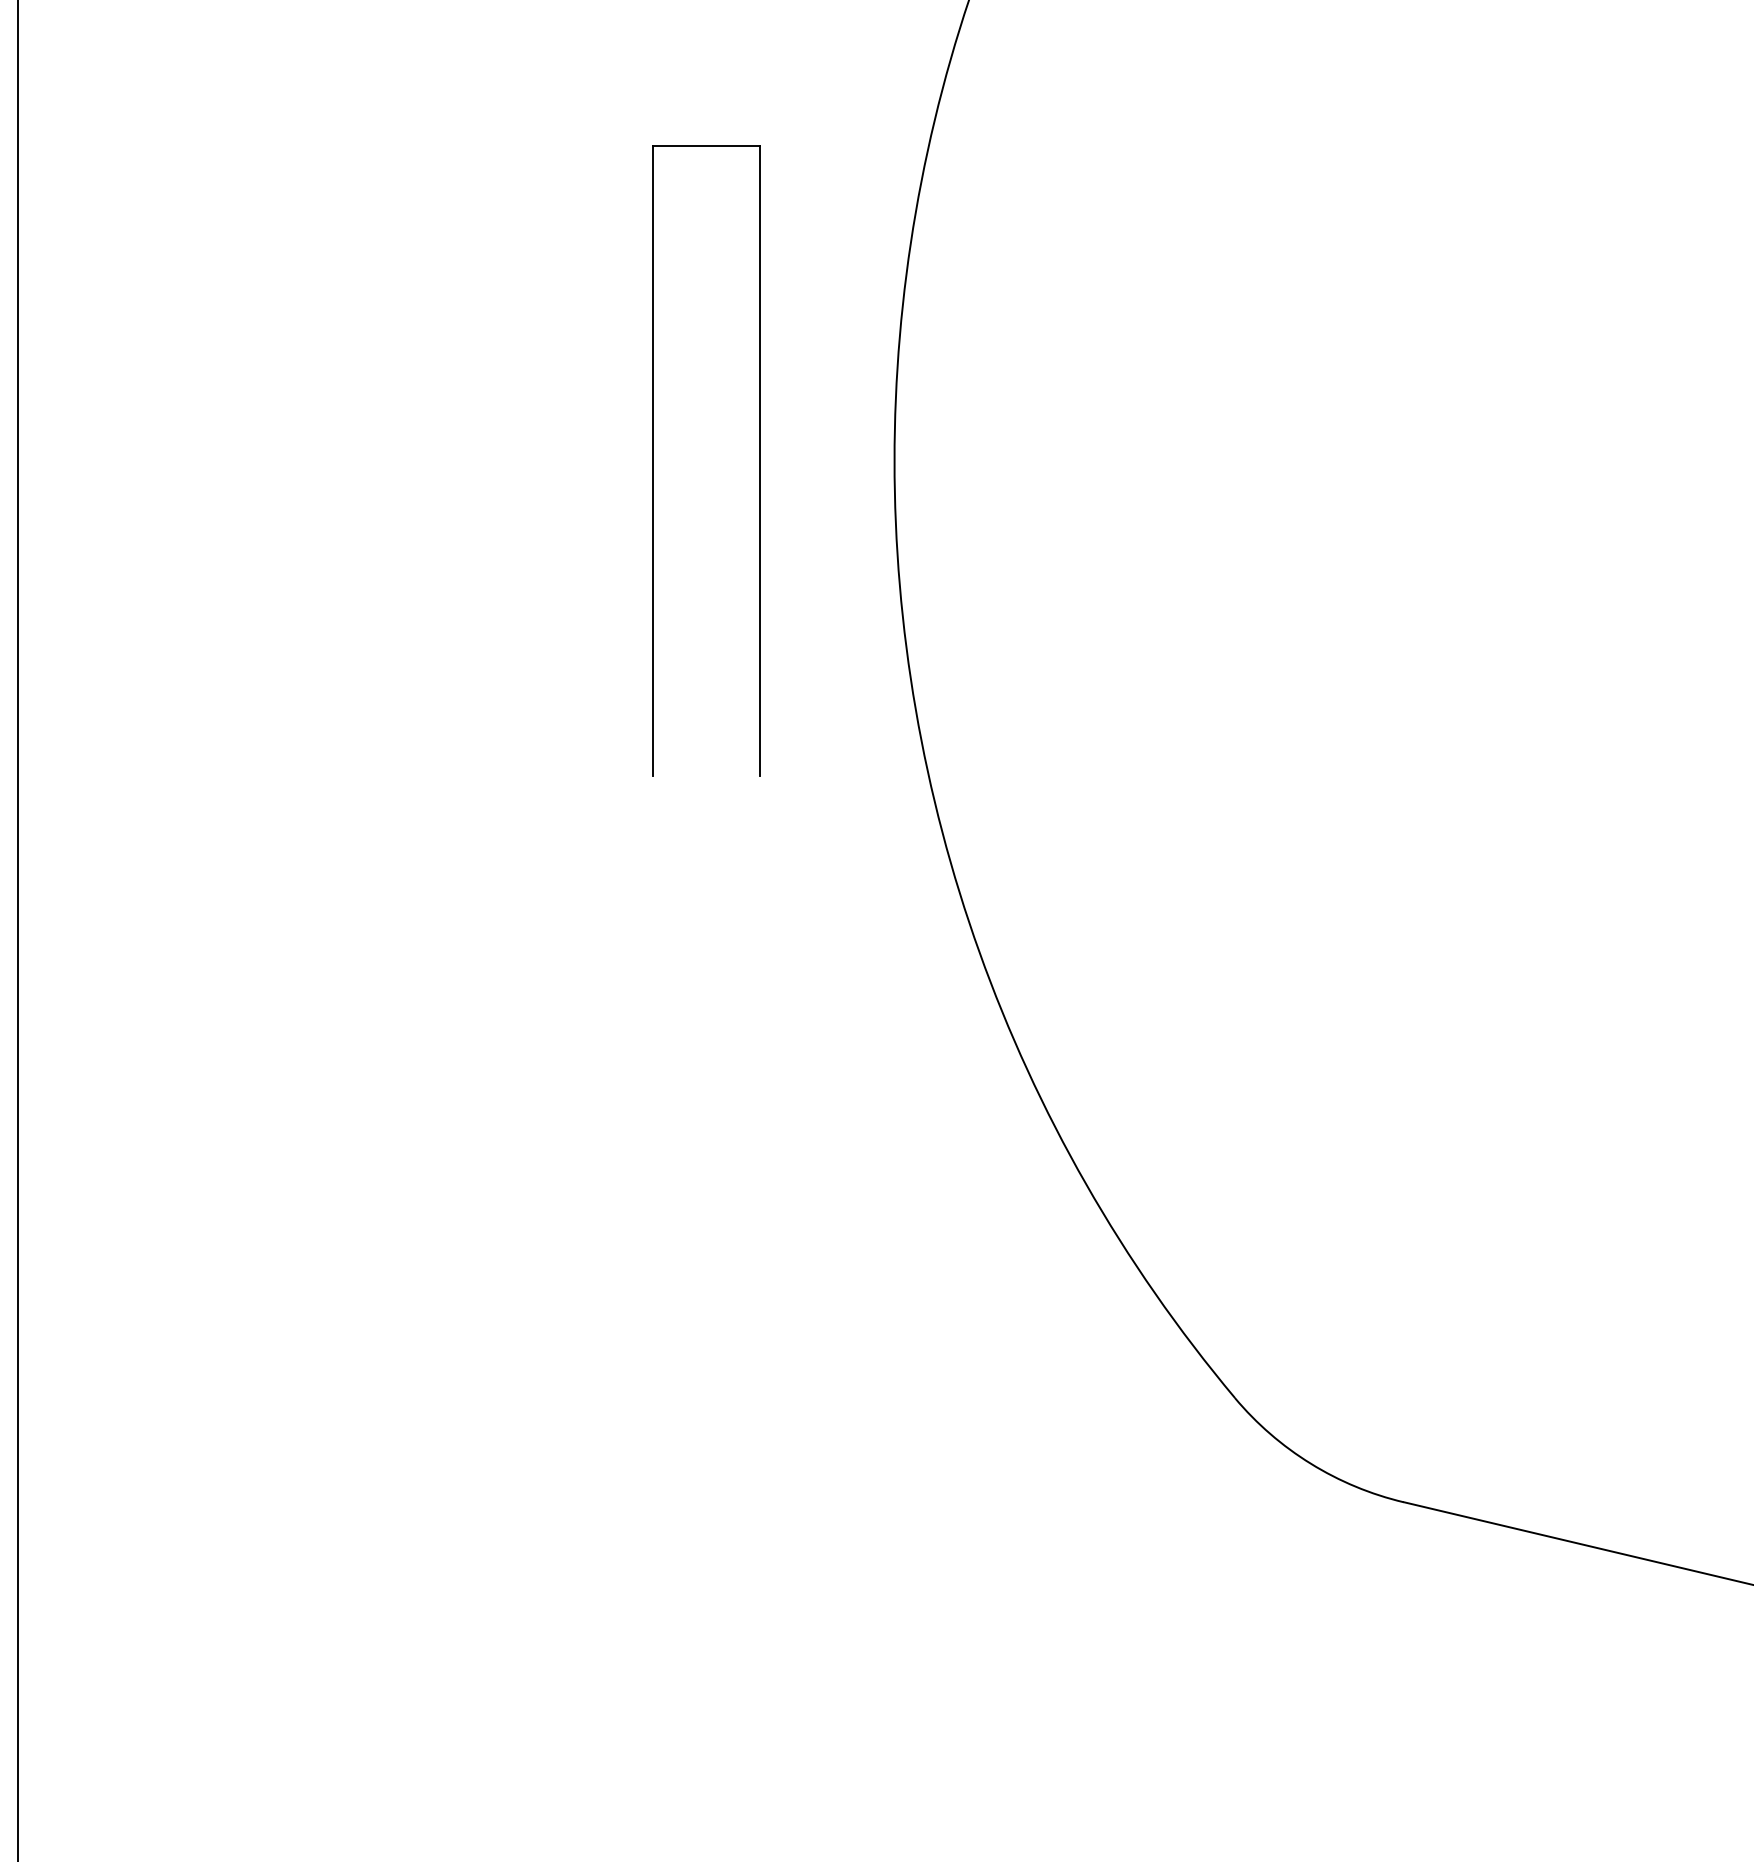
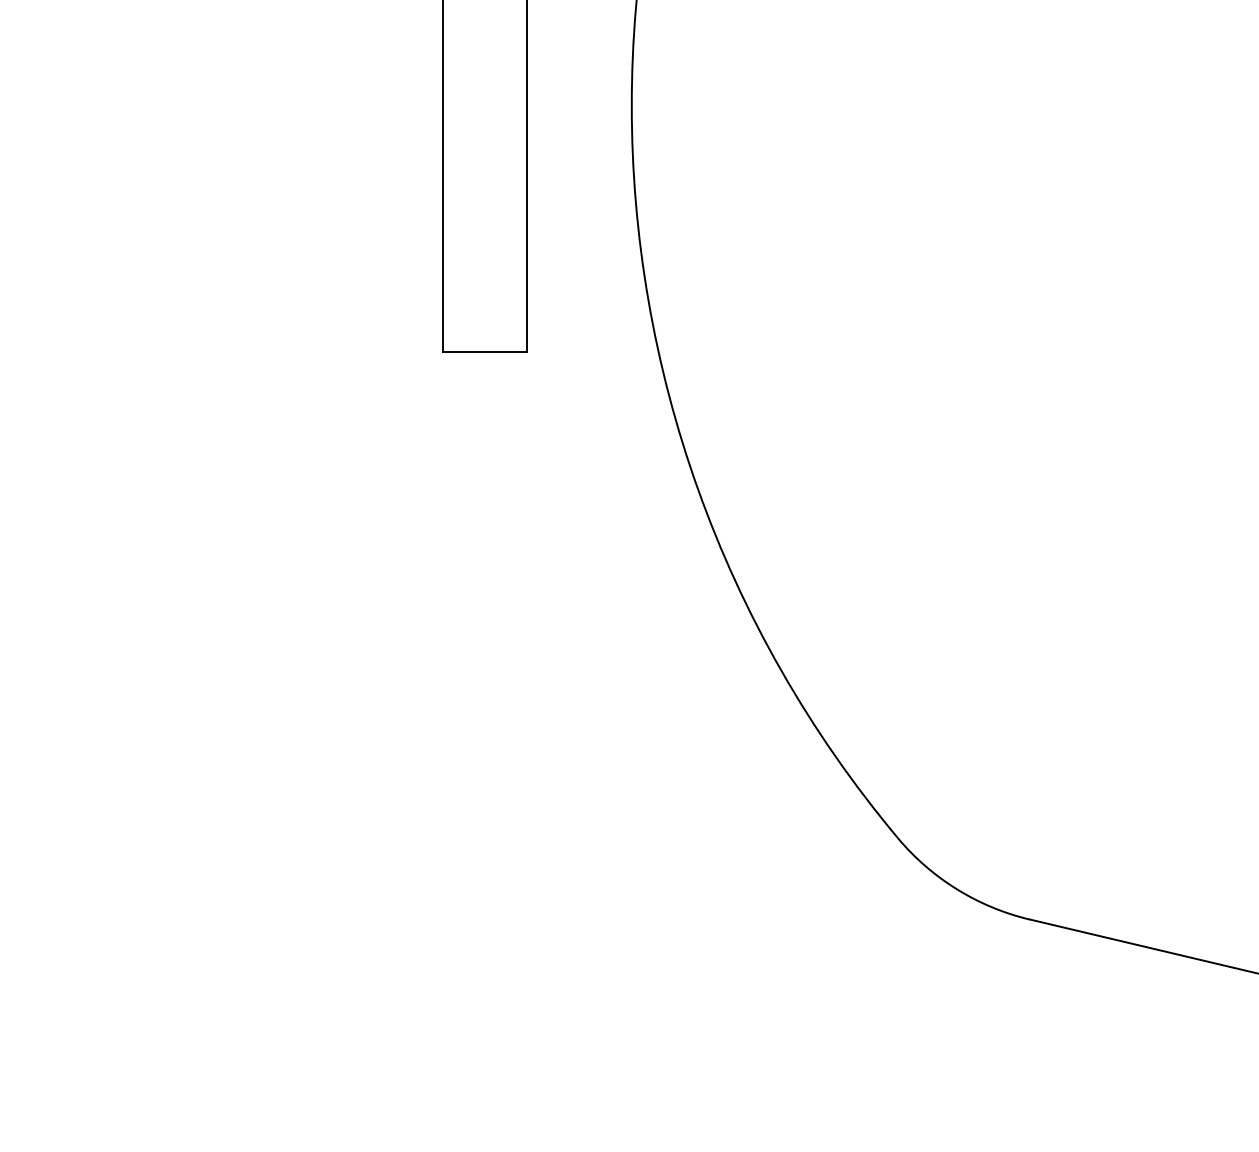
line: (706, 776) -> (484, 352), added

